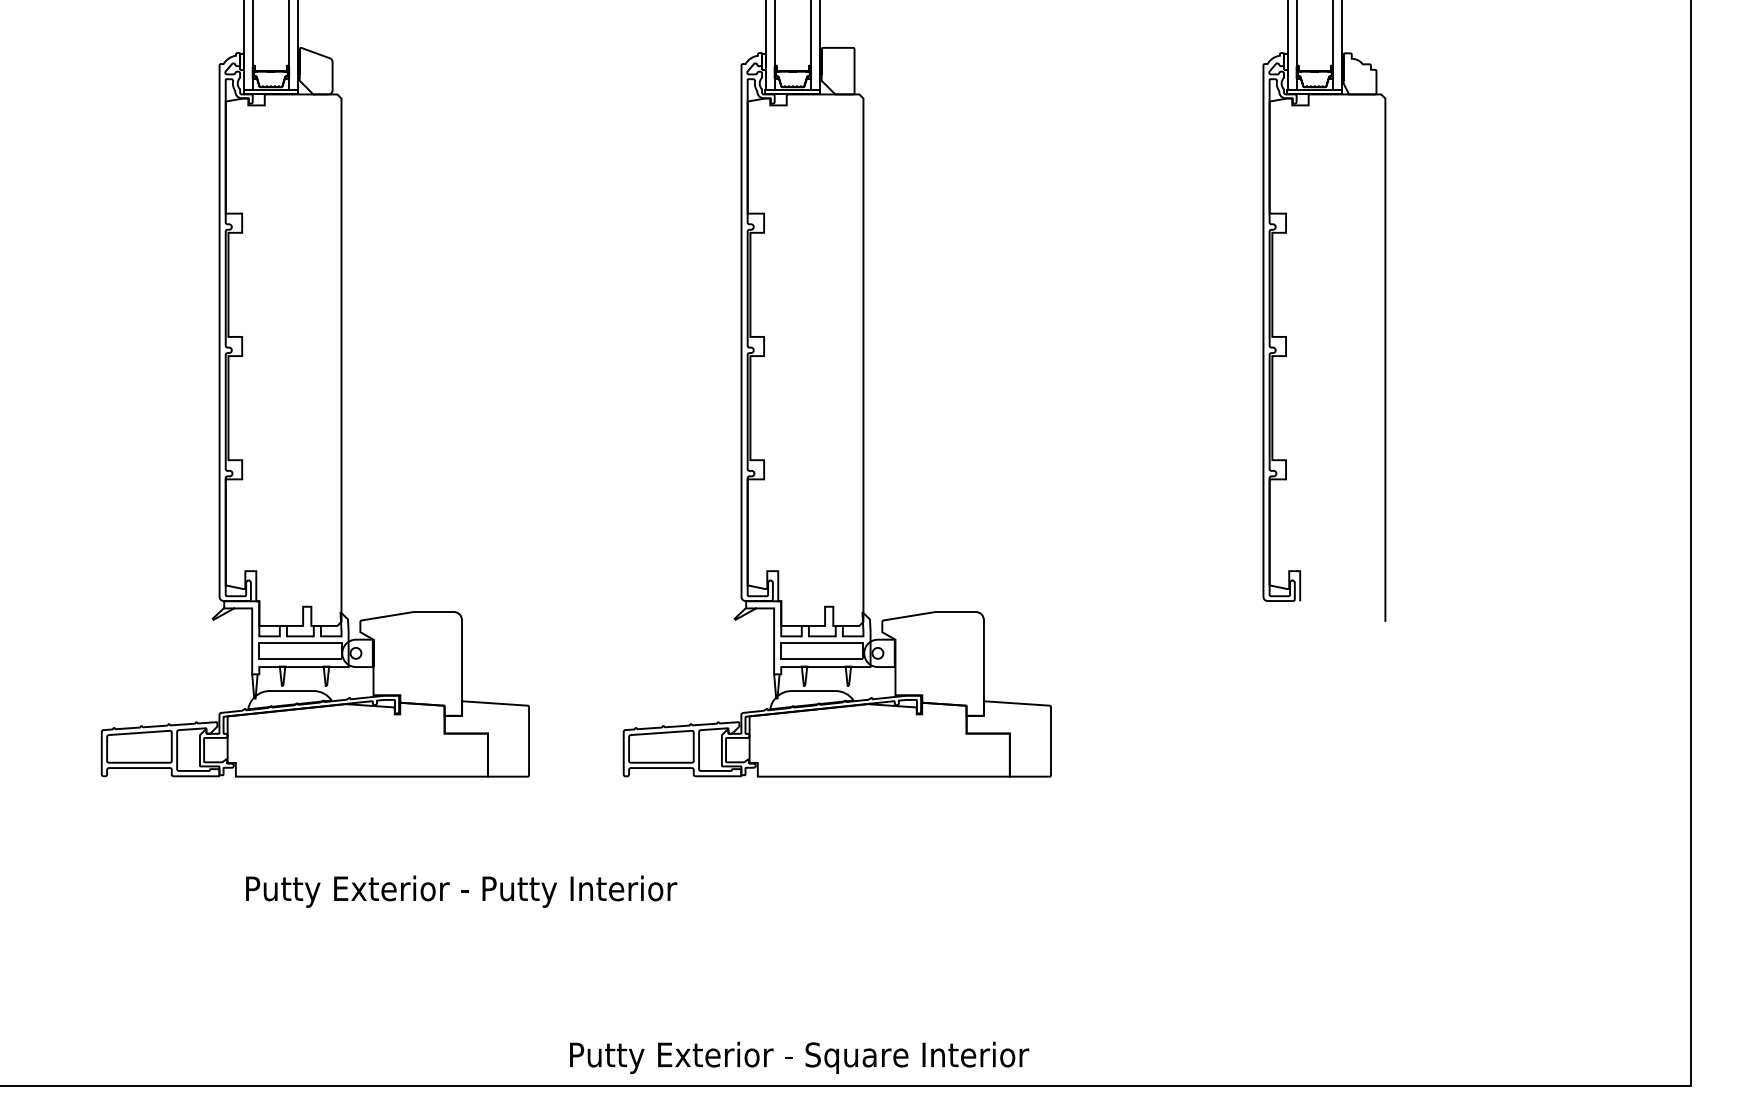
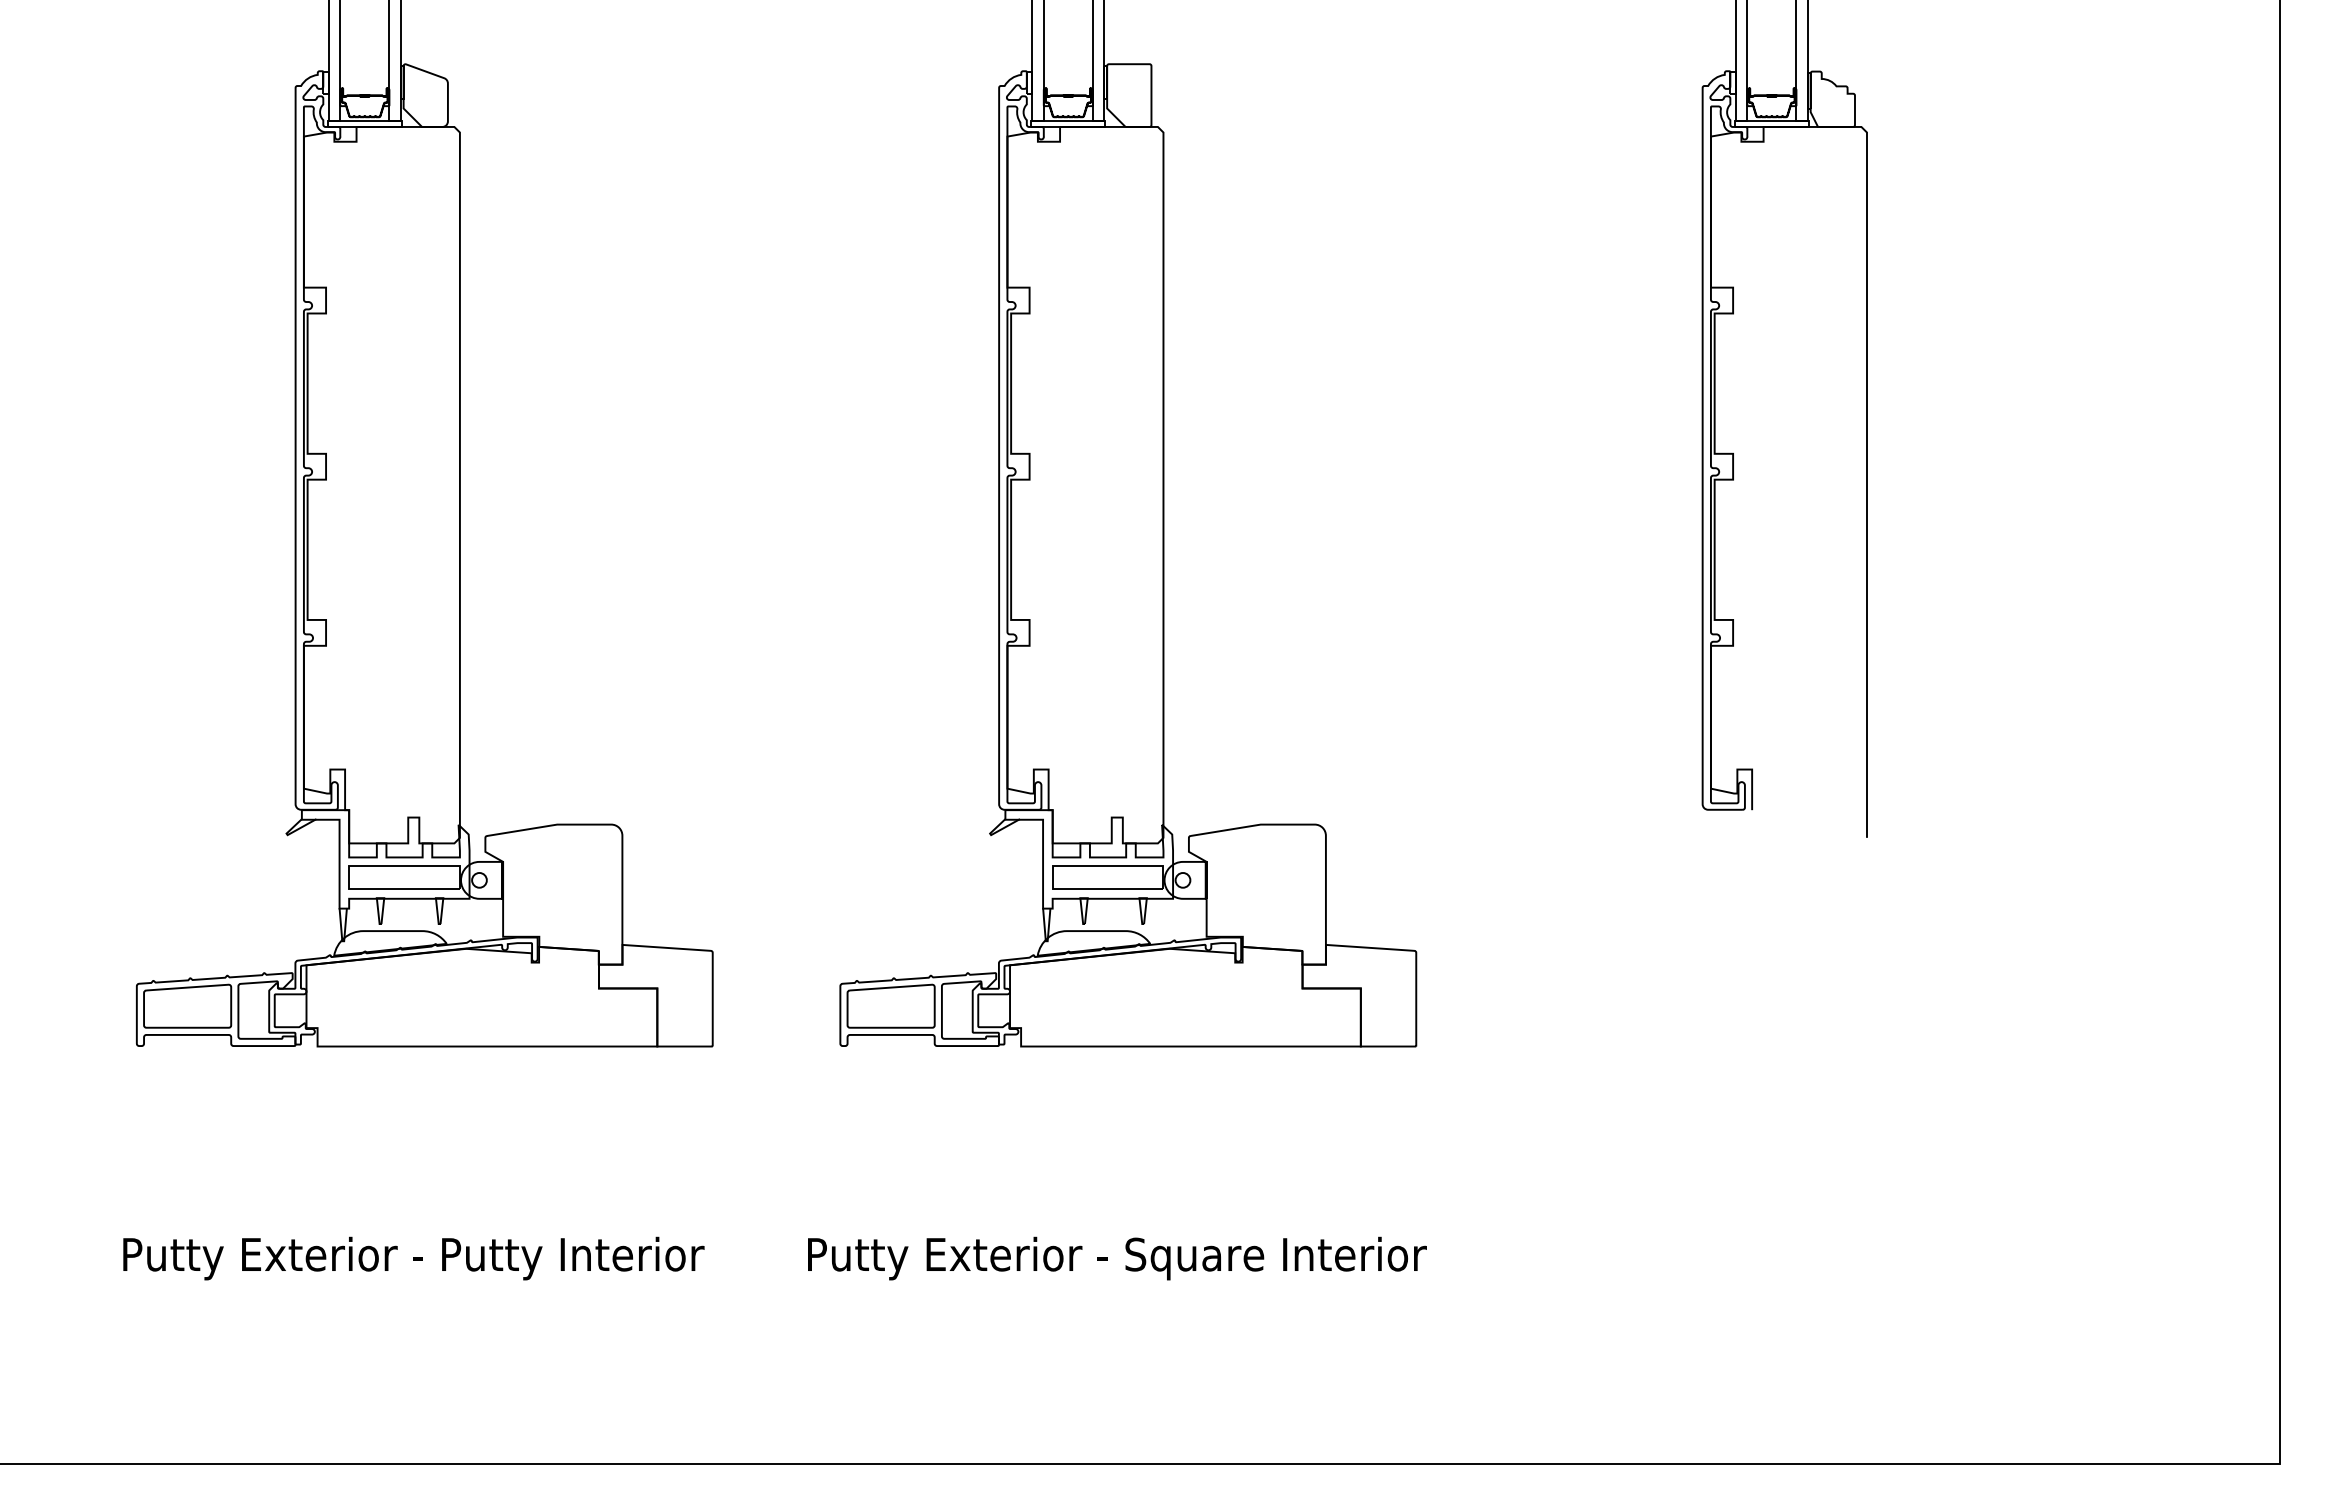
text: (461, 891) -> (413, 1258), moved
text: (799, 1057) -> (1117, 1258), moved

